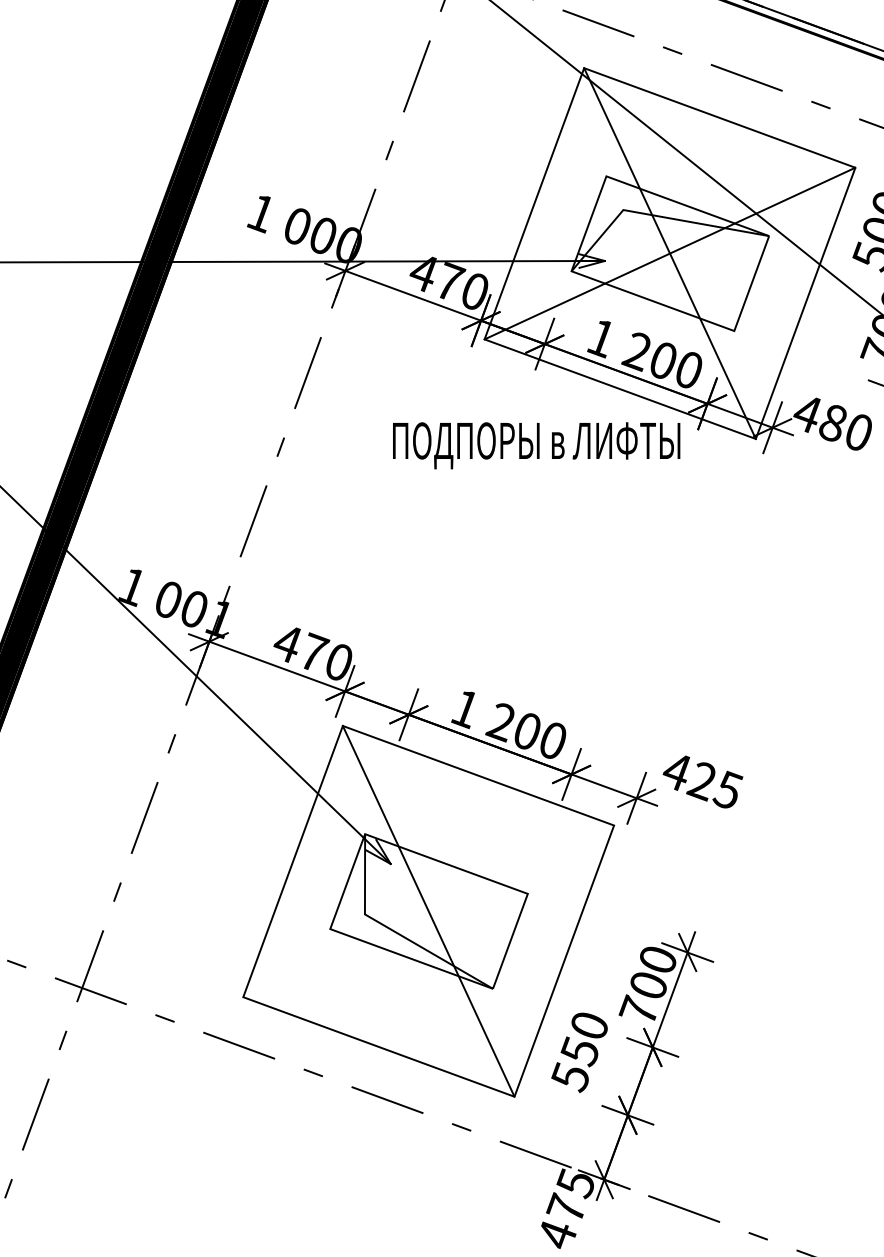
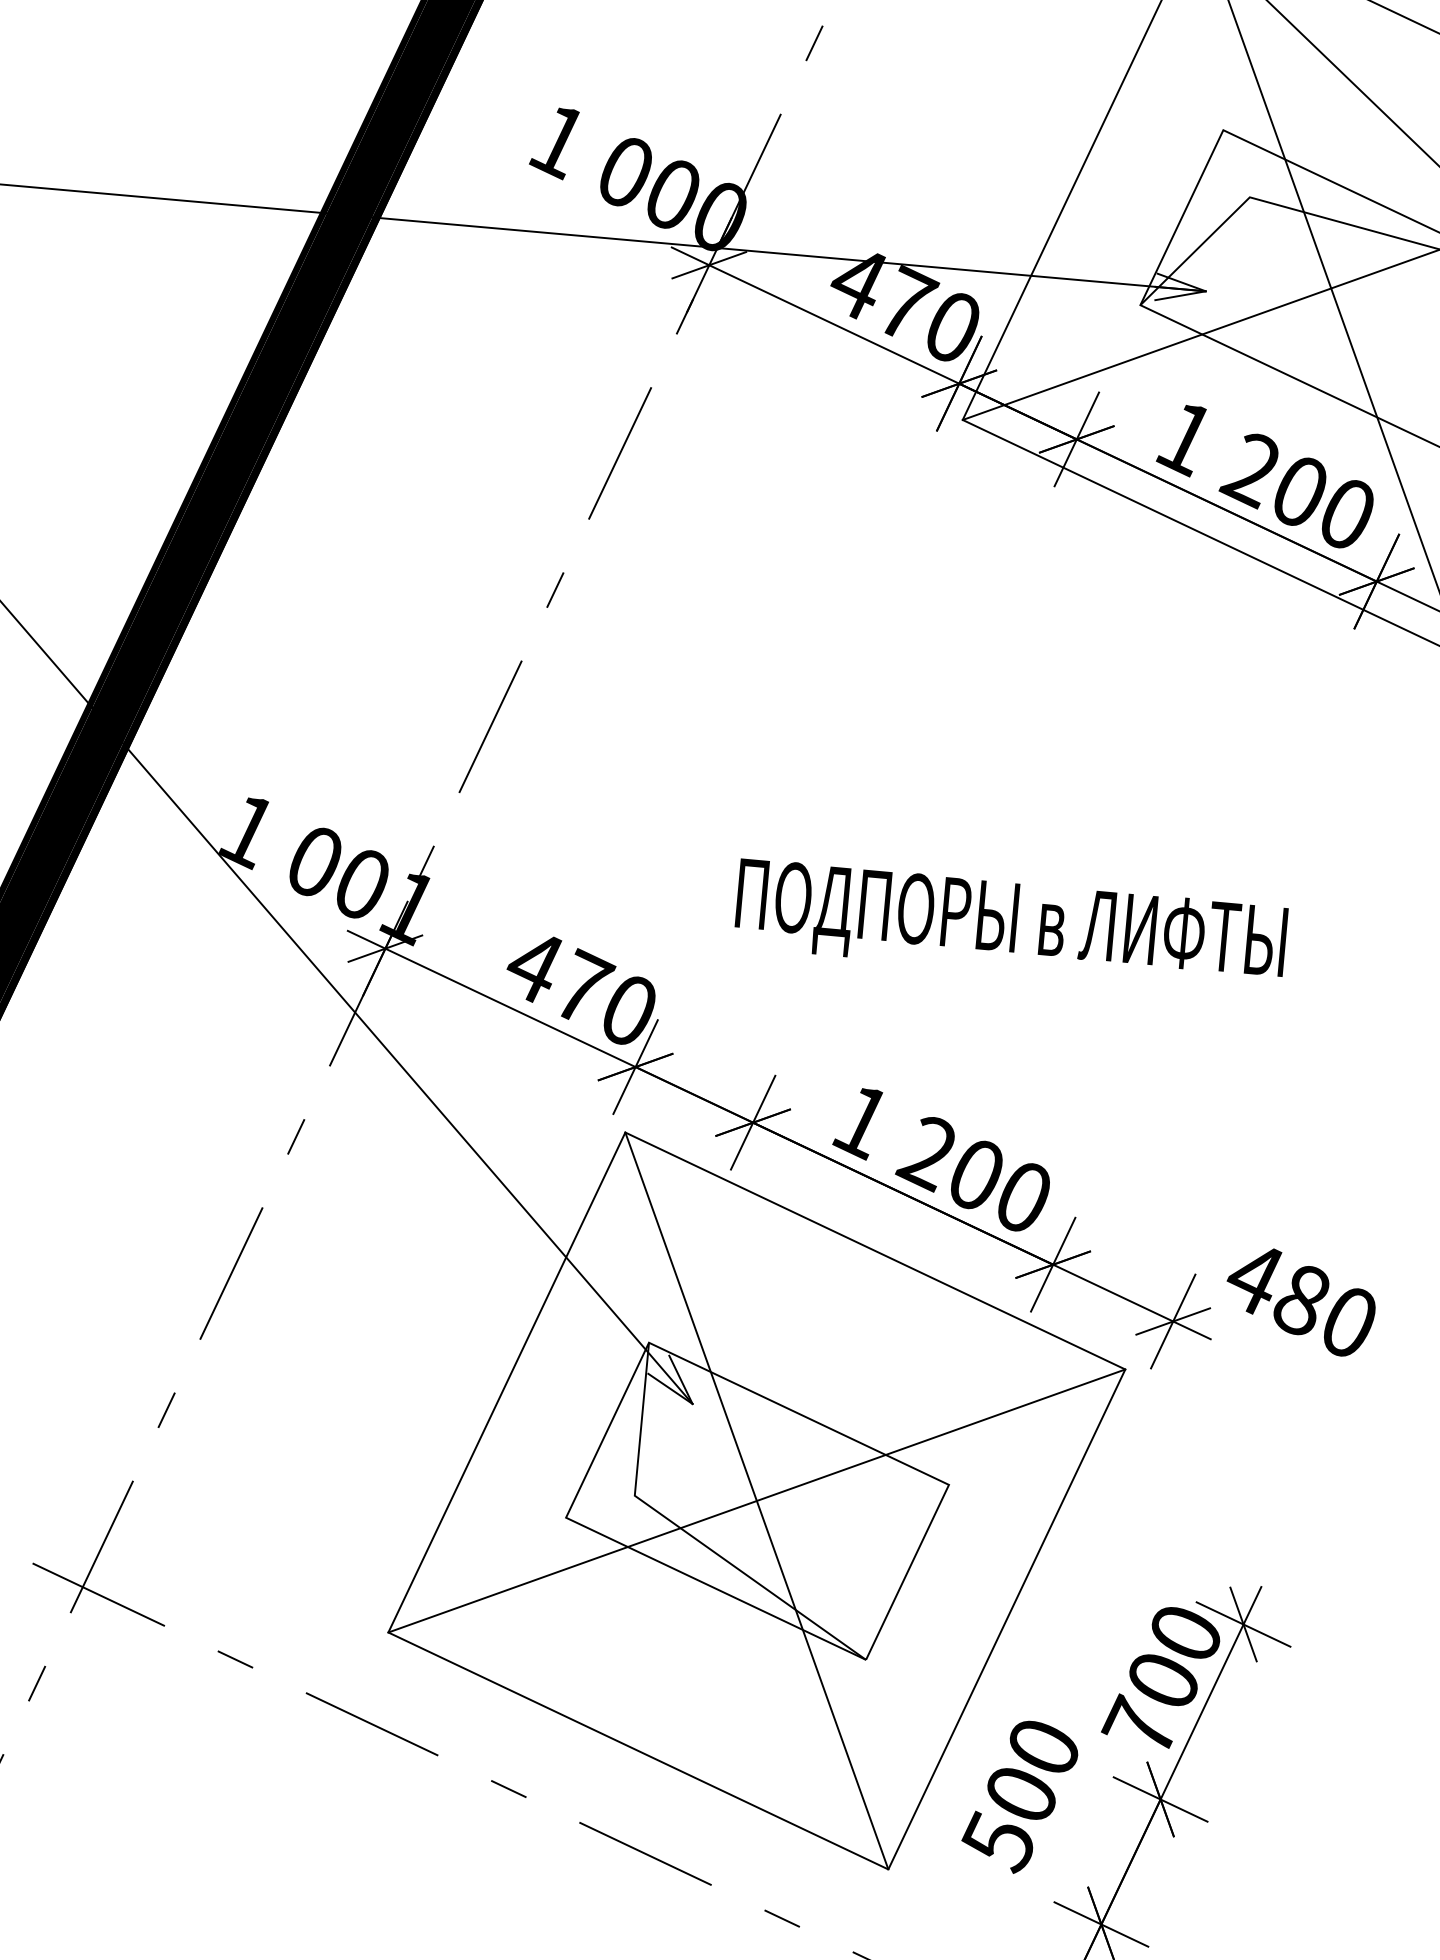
text: (536, 445) -> (1010, 926), moved
text: (714, 785) -> (1323, 1310), 425 -> 480
line: (428, 911) -> (756, 1501), added
text: (579, 1051) -> (1020, 1794), 550 -> 500

